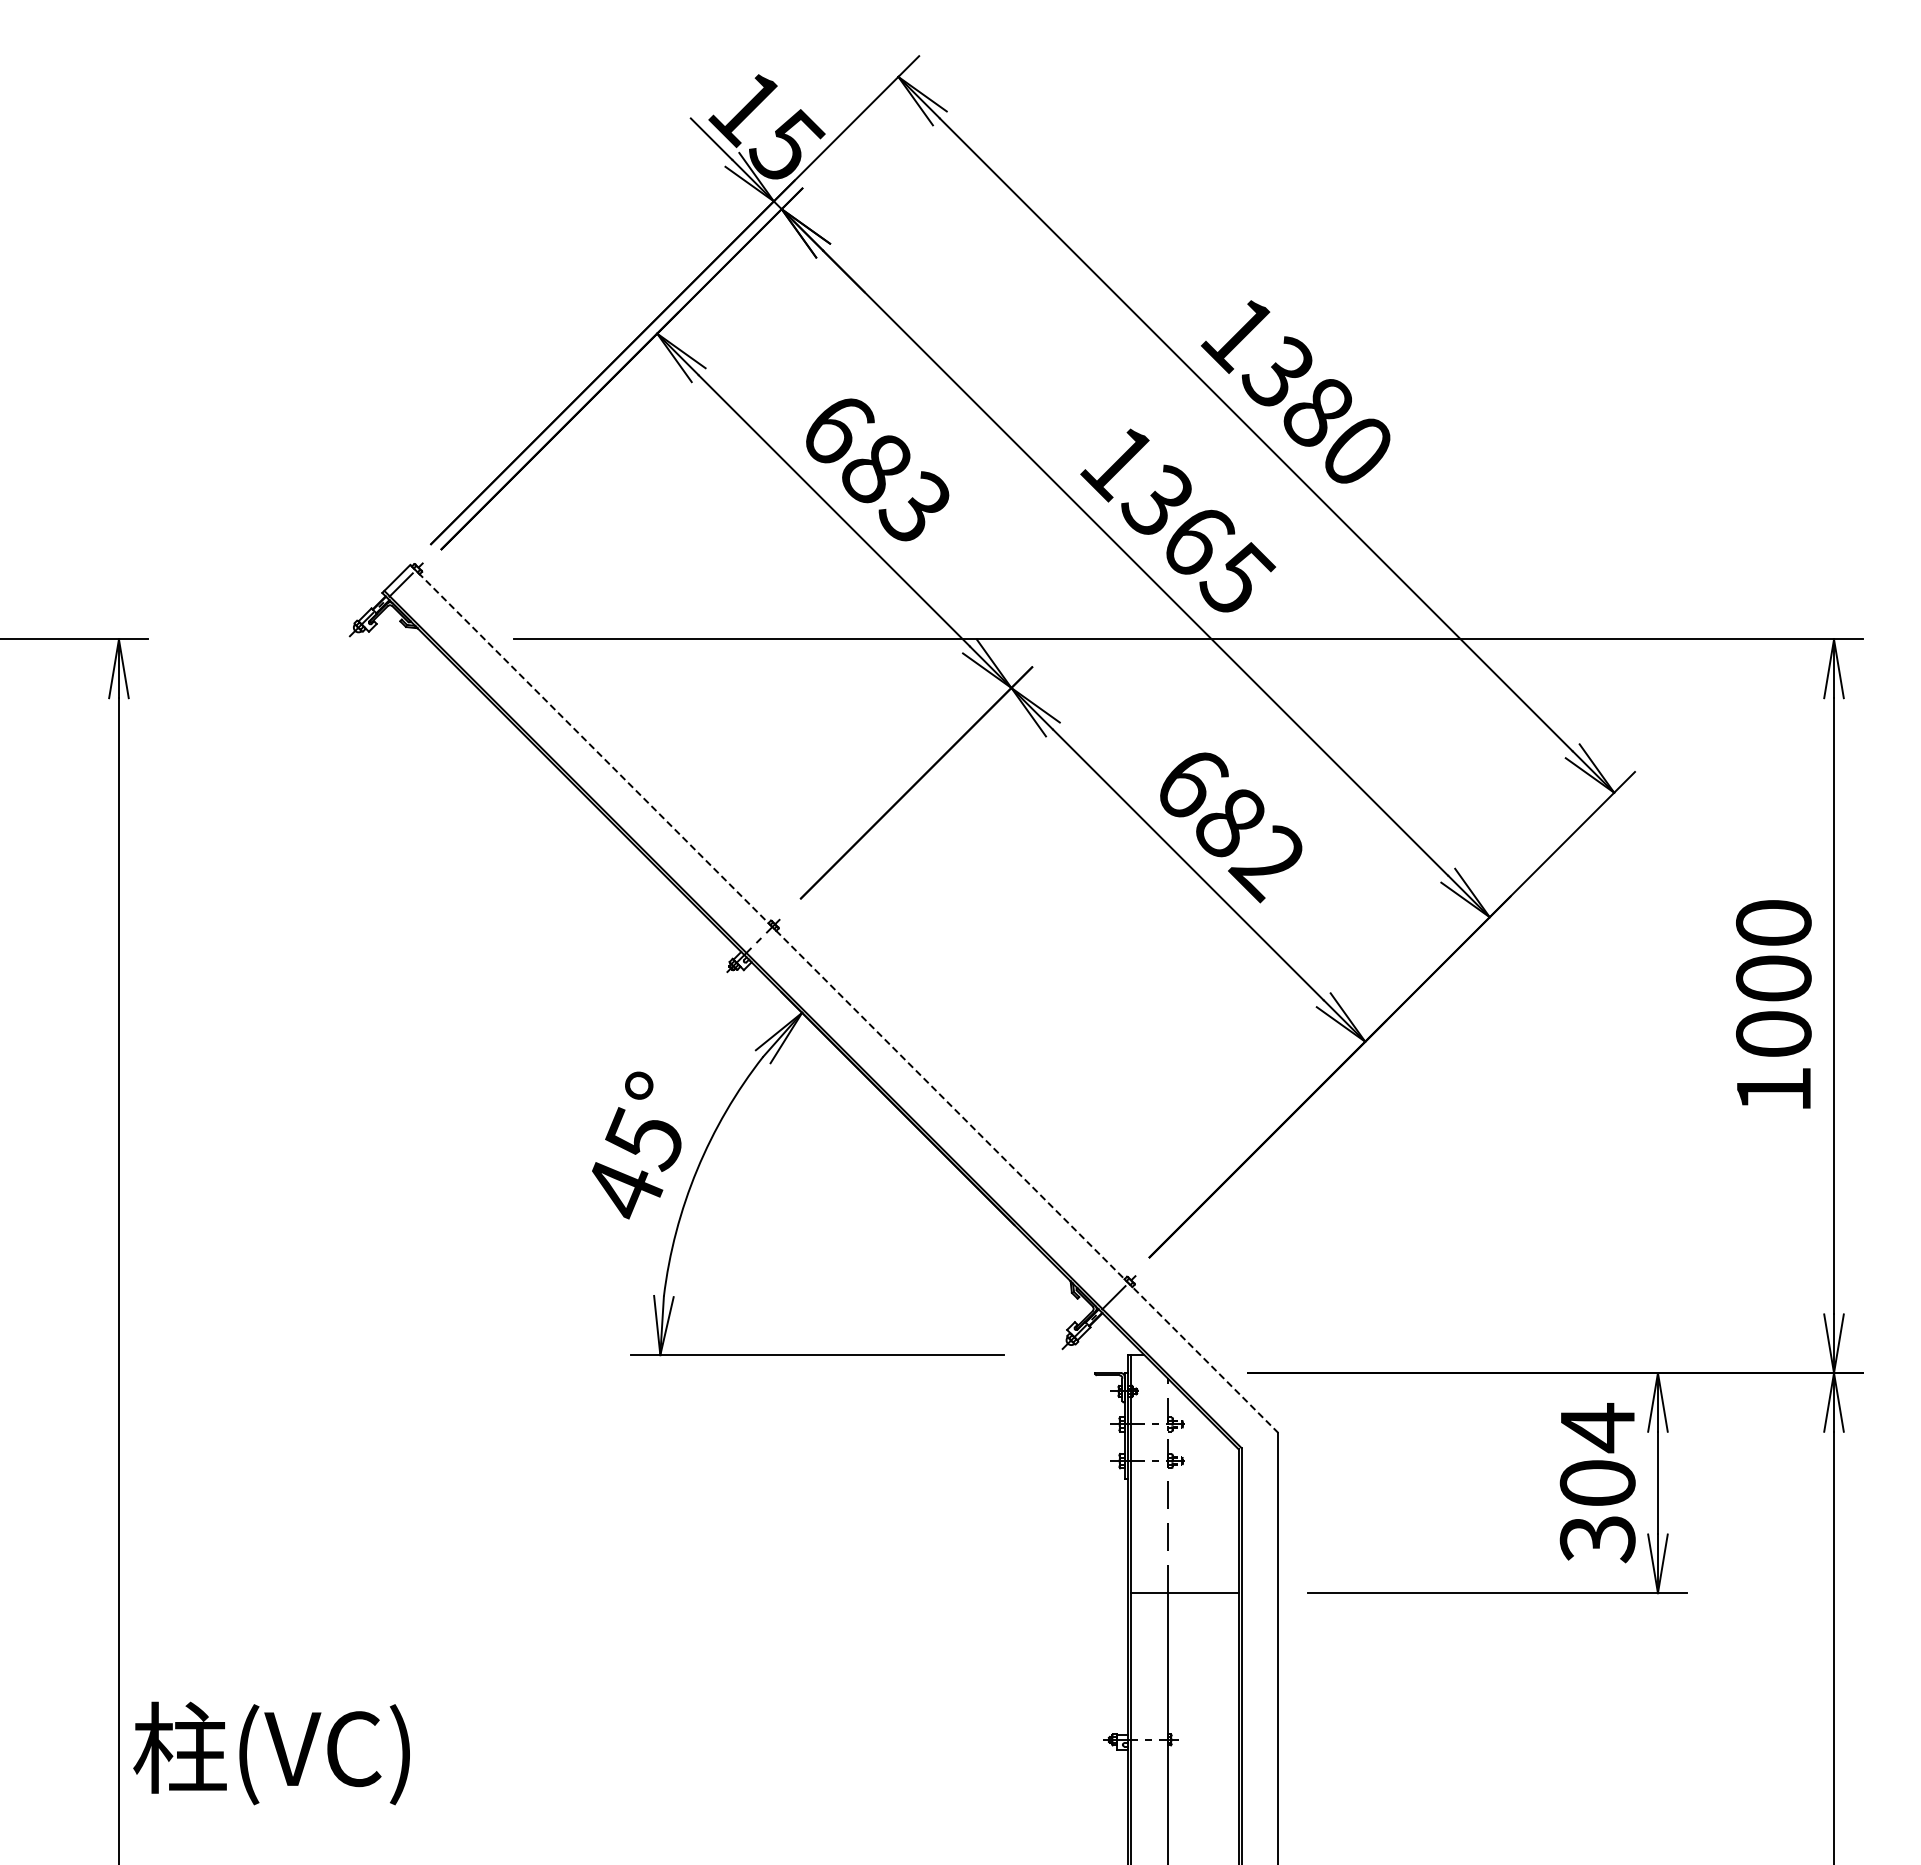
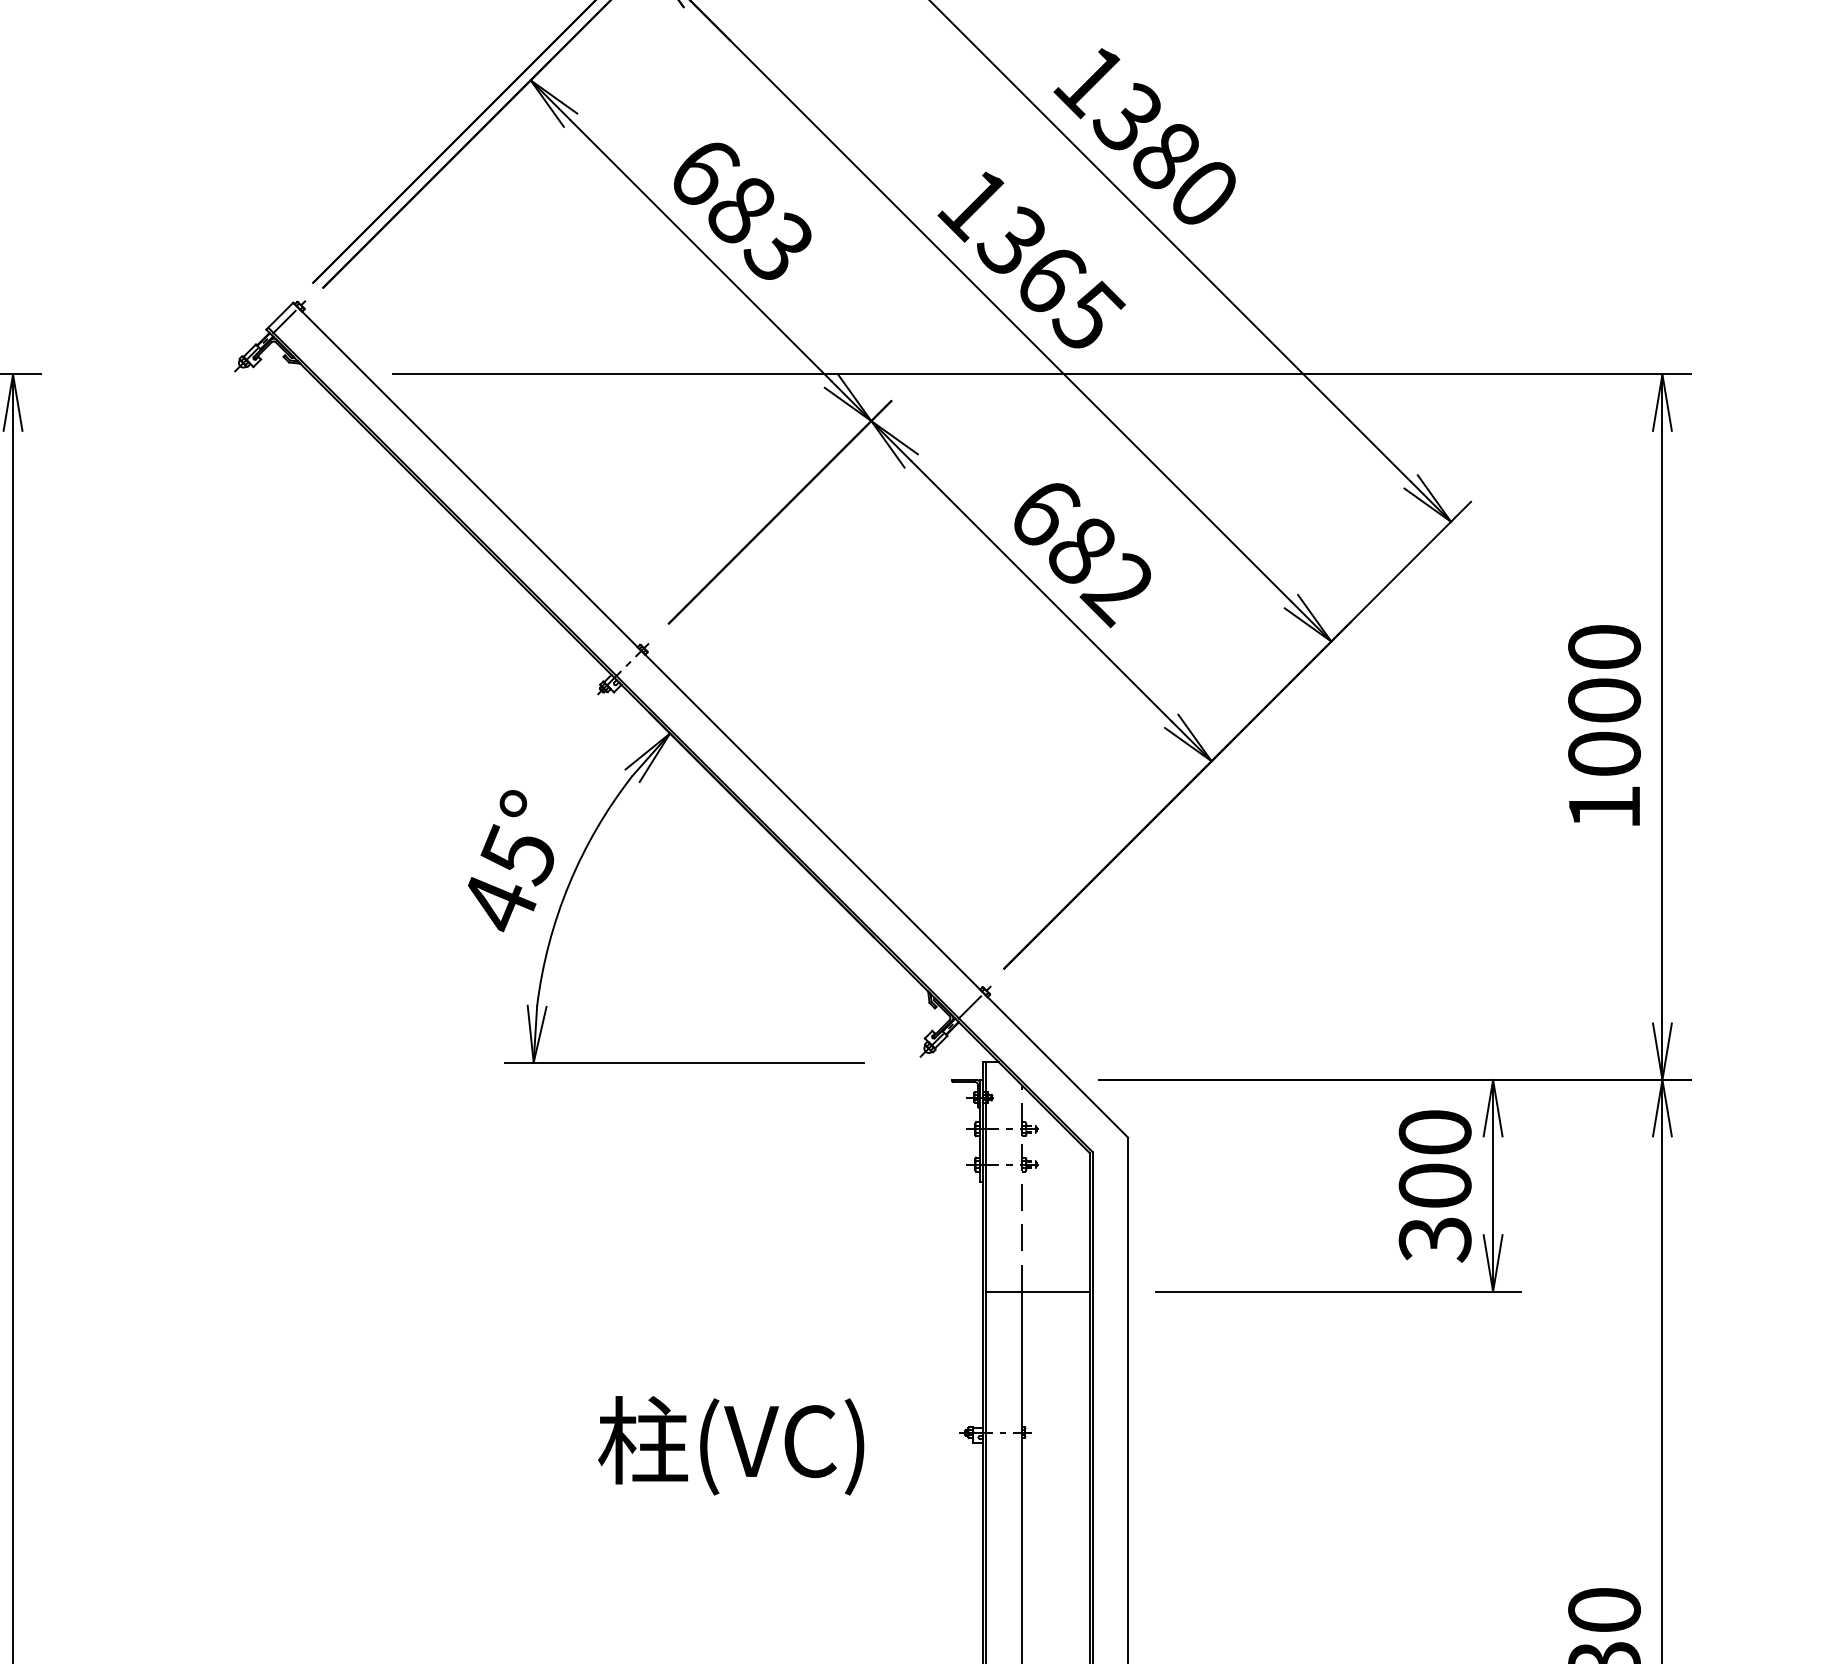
line: (844, 998) -> (710, 719), dashed -> solid
text: (1597, 1428) -> (1434, 1133), 304 -> 300
text: (271, 1753) -> (730, 1445), moved

